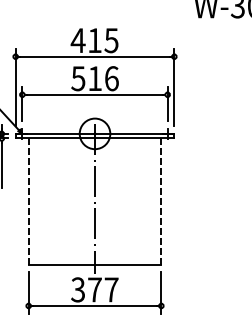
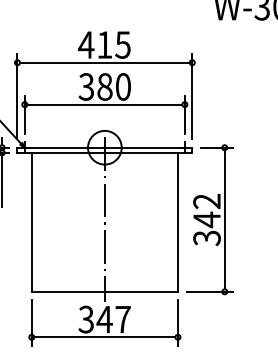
text: (95, 78) -> (105, 86), 516 -> 380
part: (189, 199) -> (209, 219), added
line: (28, 201) -> (31, 222), dashed -> solid
line: (160, 201) -> (177, 222), dashed -> solid
text: (94, 289) -> (104, 319), 377 -> 347

